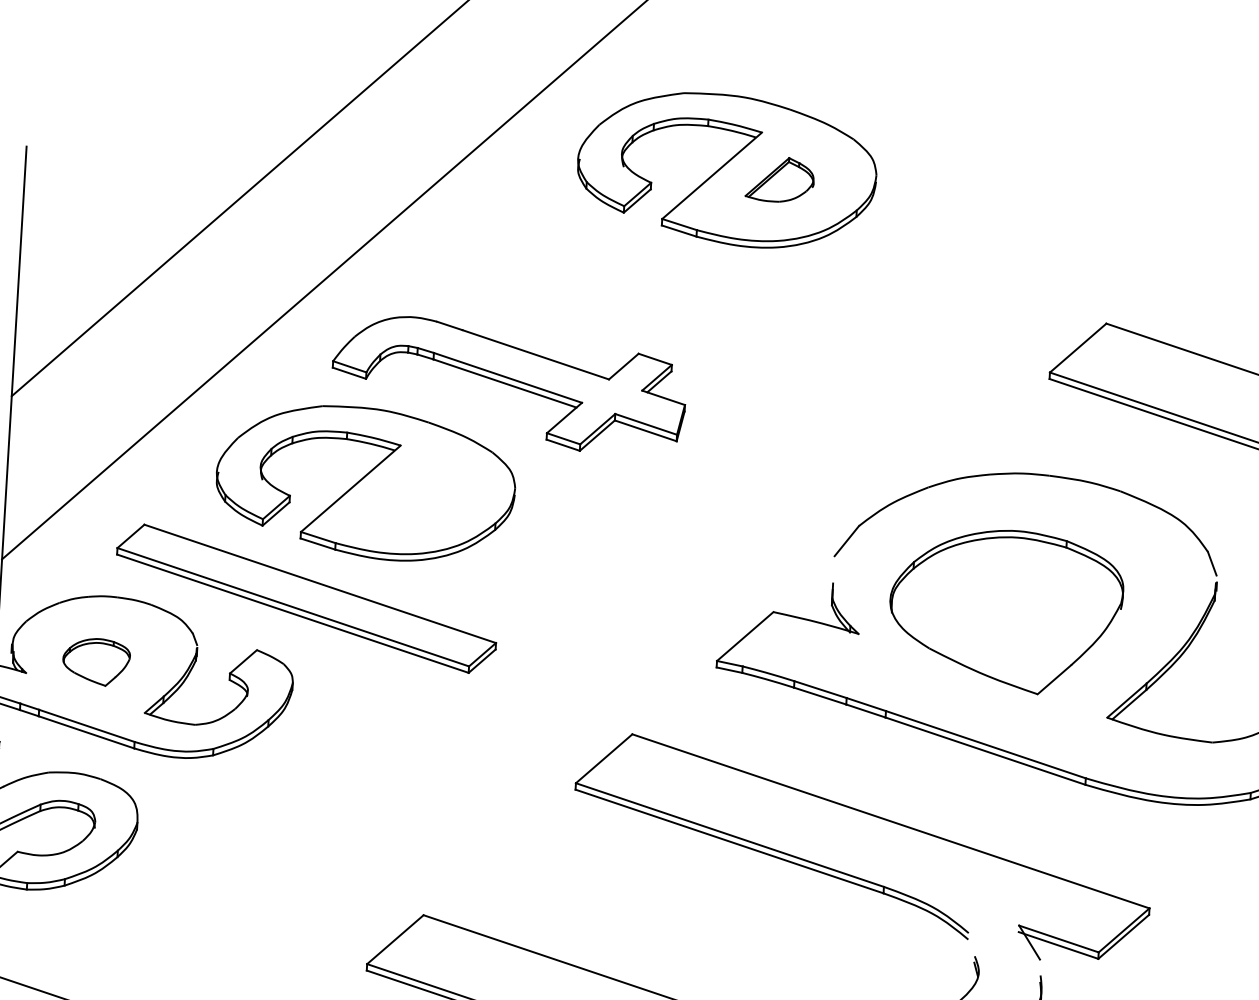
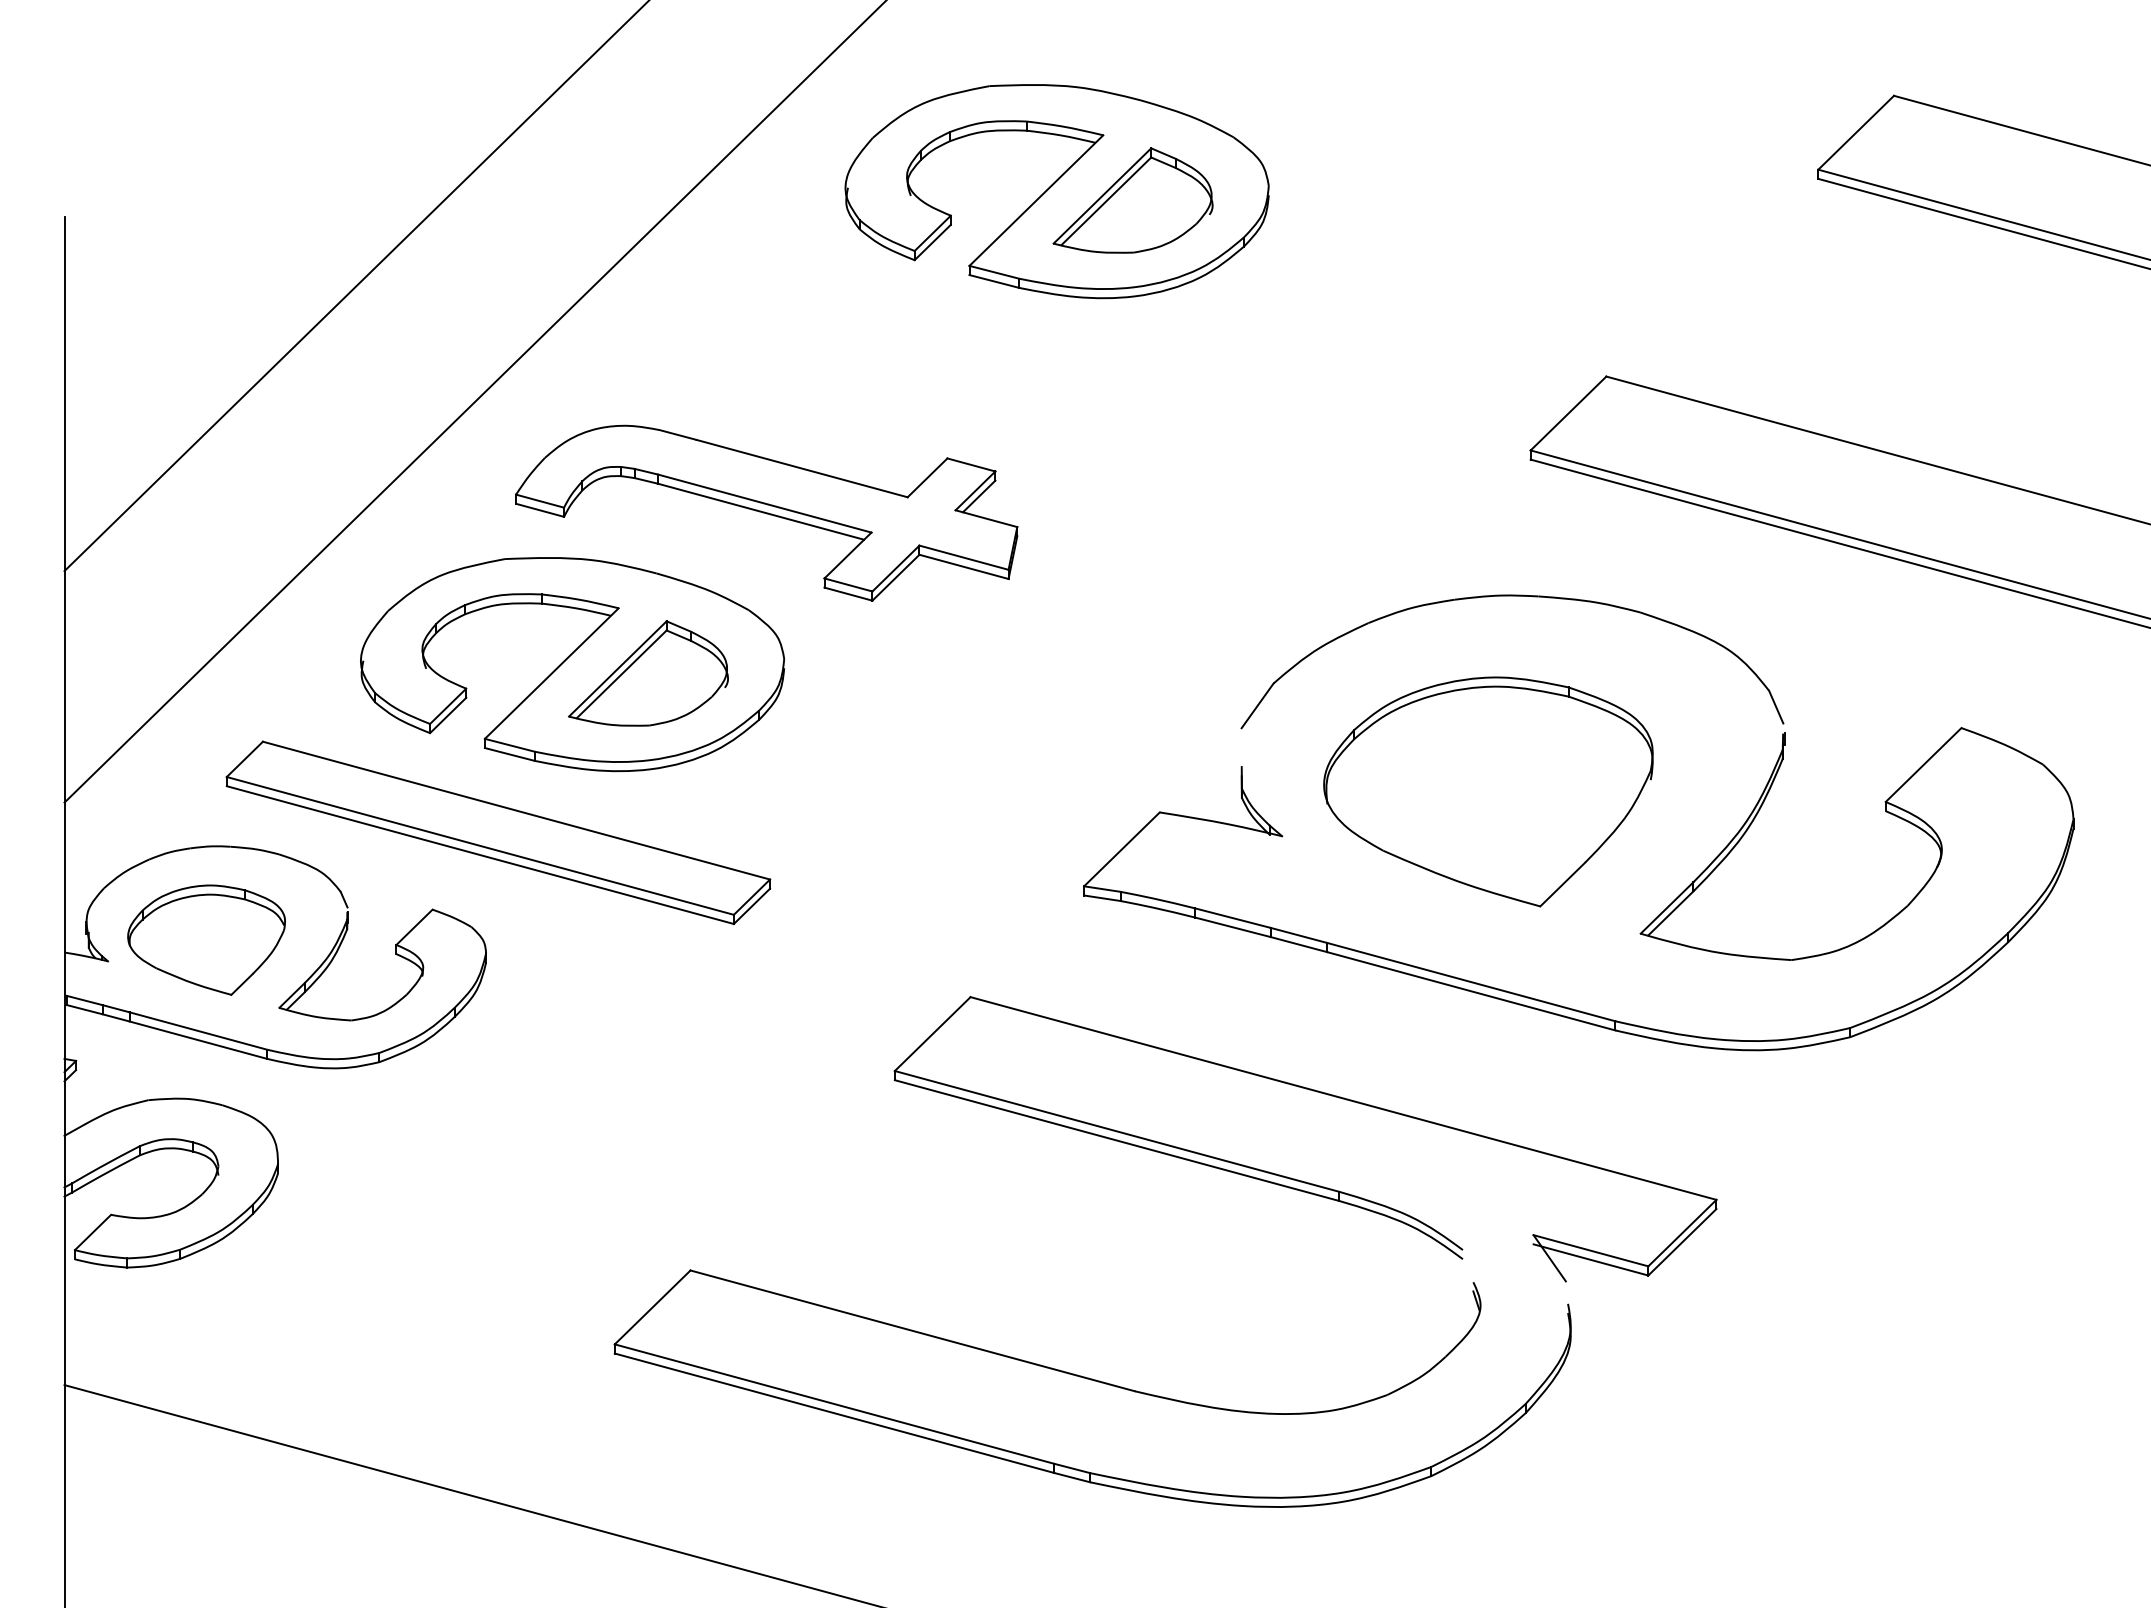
part: (779, 179) -> (1132, 200), size x1.67
part: (418, 492) -> (648, 673), added
part: (96, 661) -> (206, 939), size x1.67

